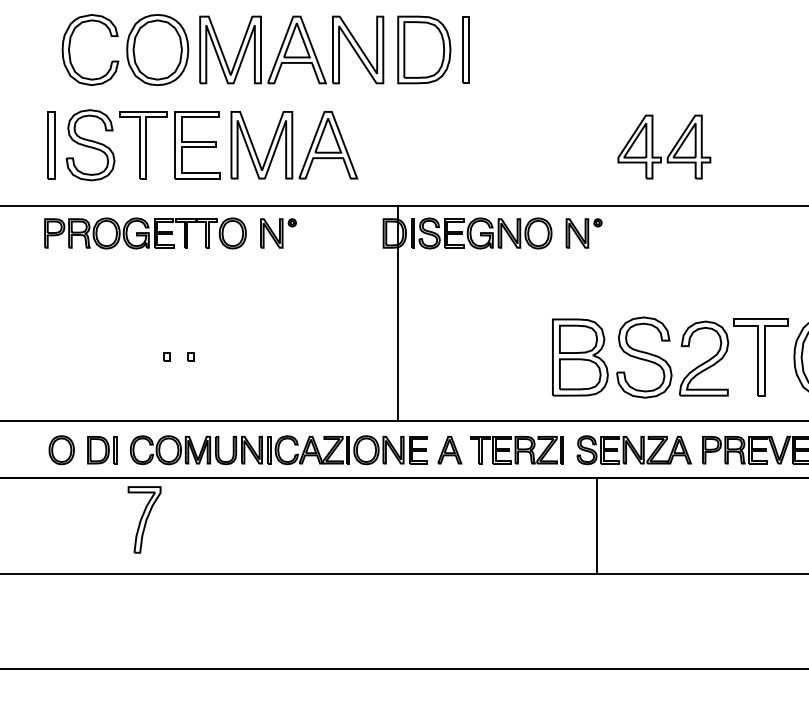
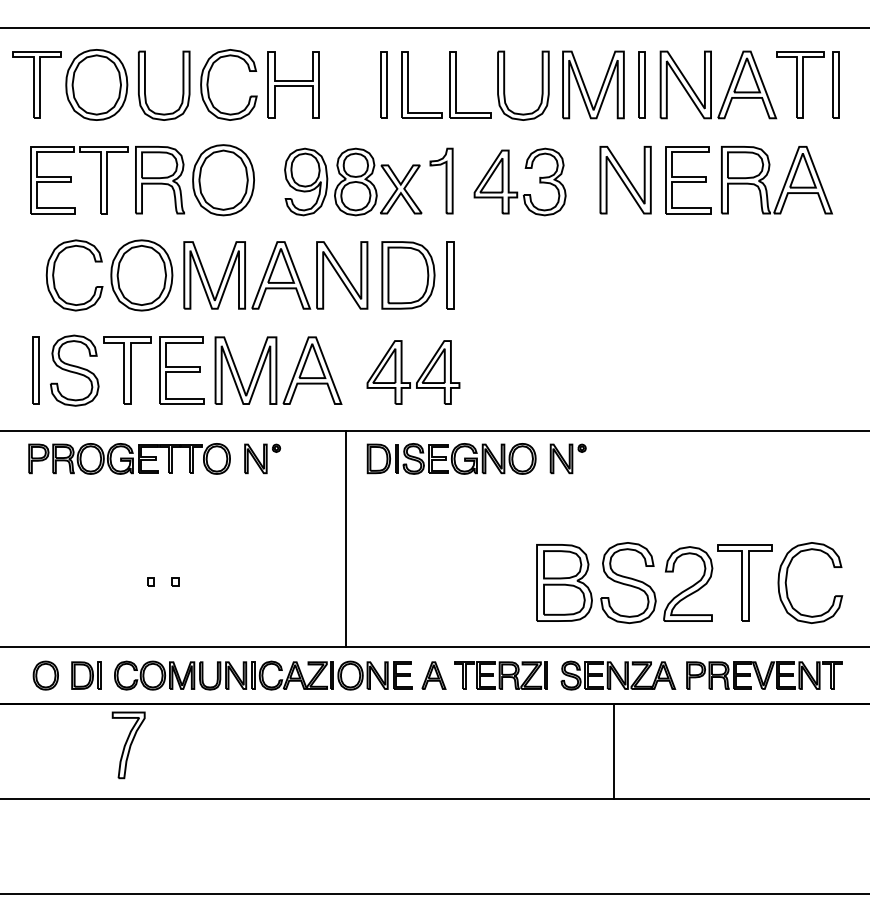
part: (671, 150) -> (420, 375), moved
line: (398, 313) -> (345, 538), moved
line: (597, 526) -> (614, 751), moved

